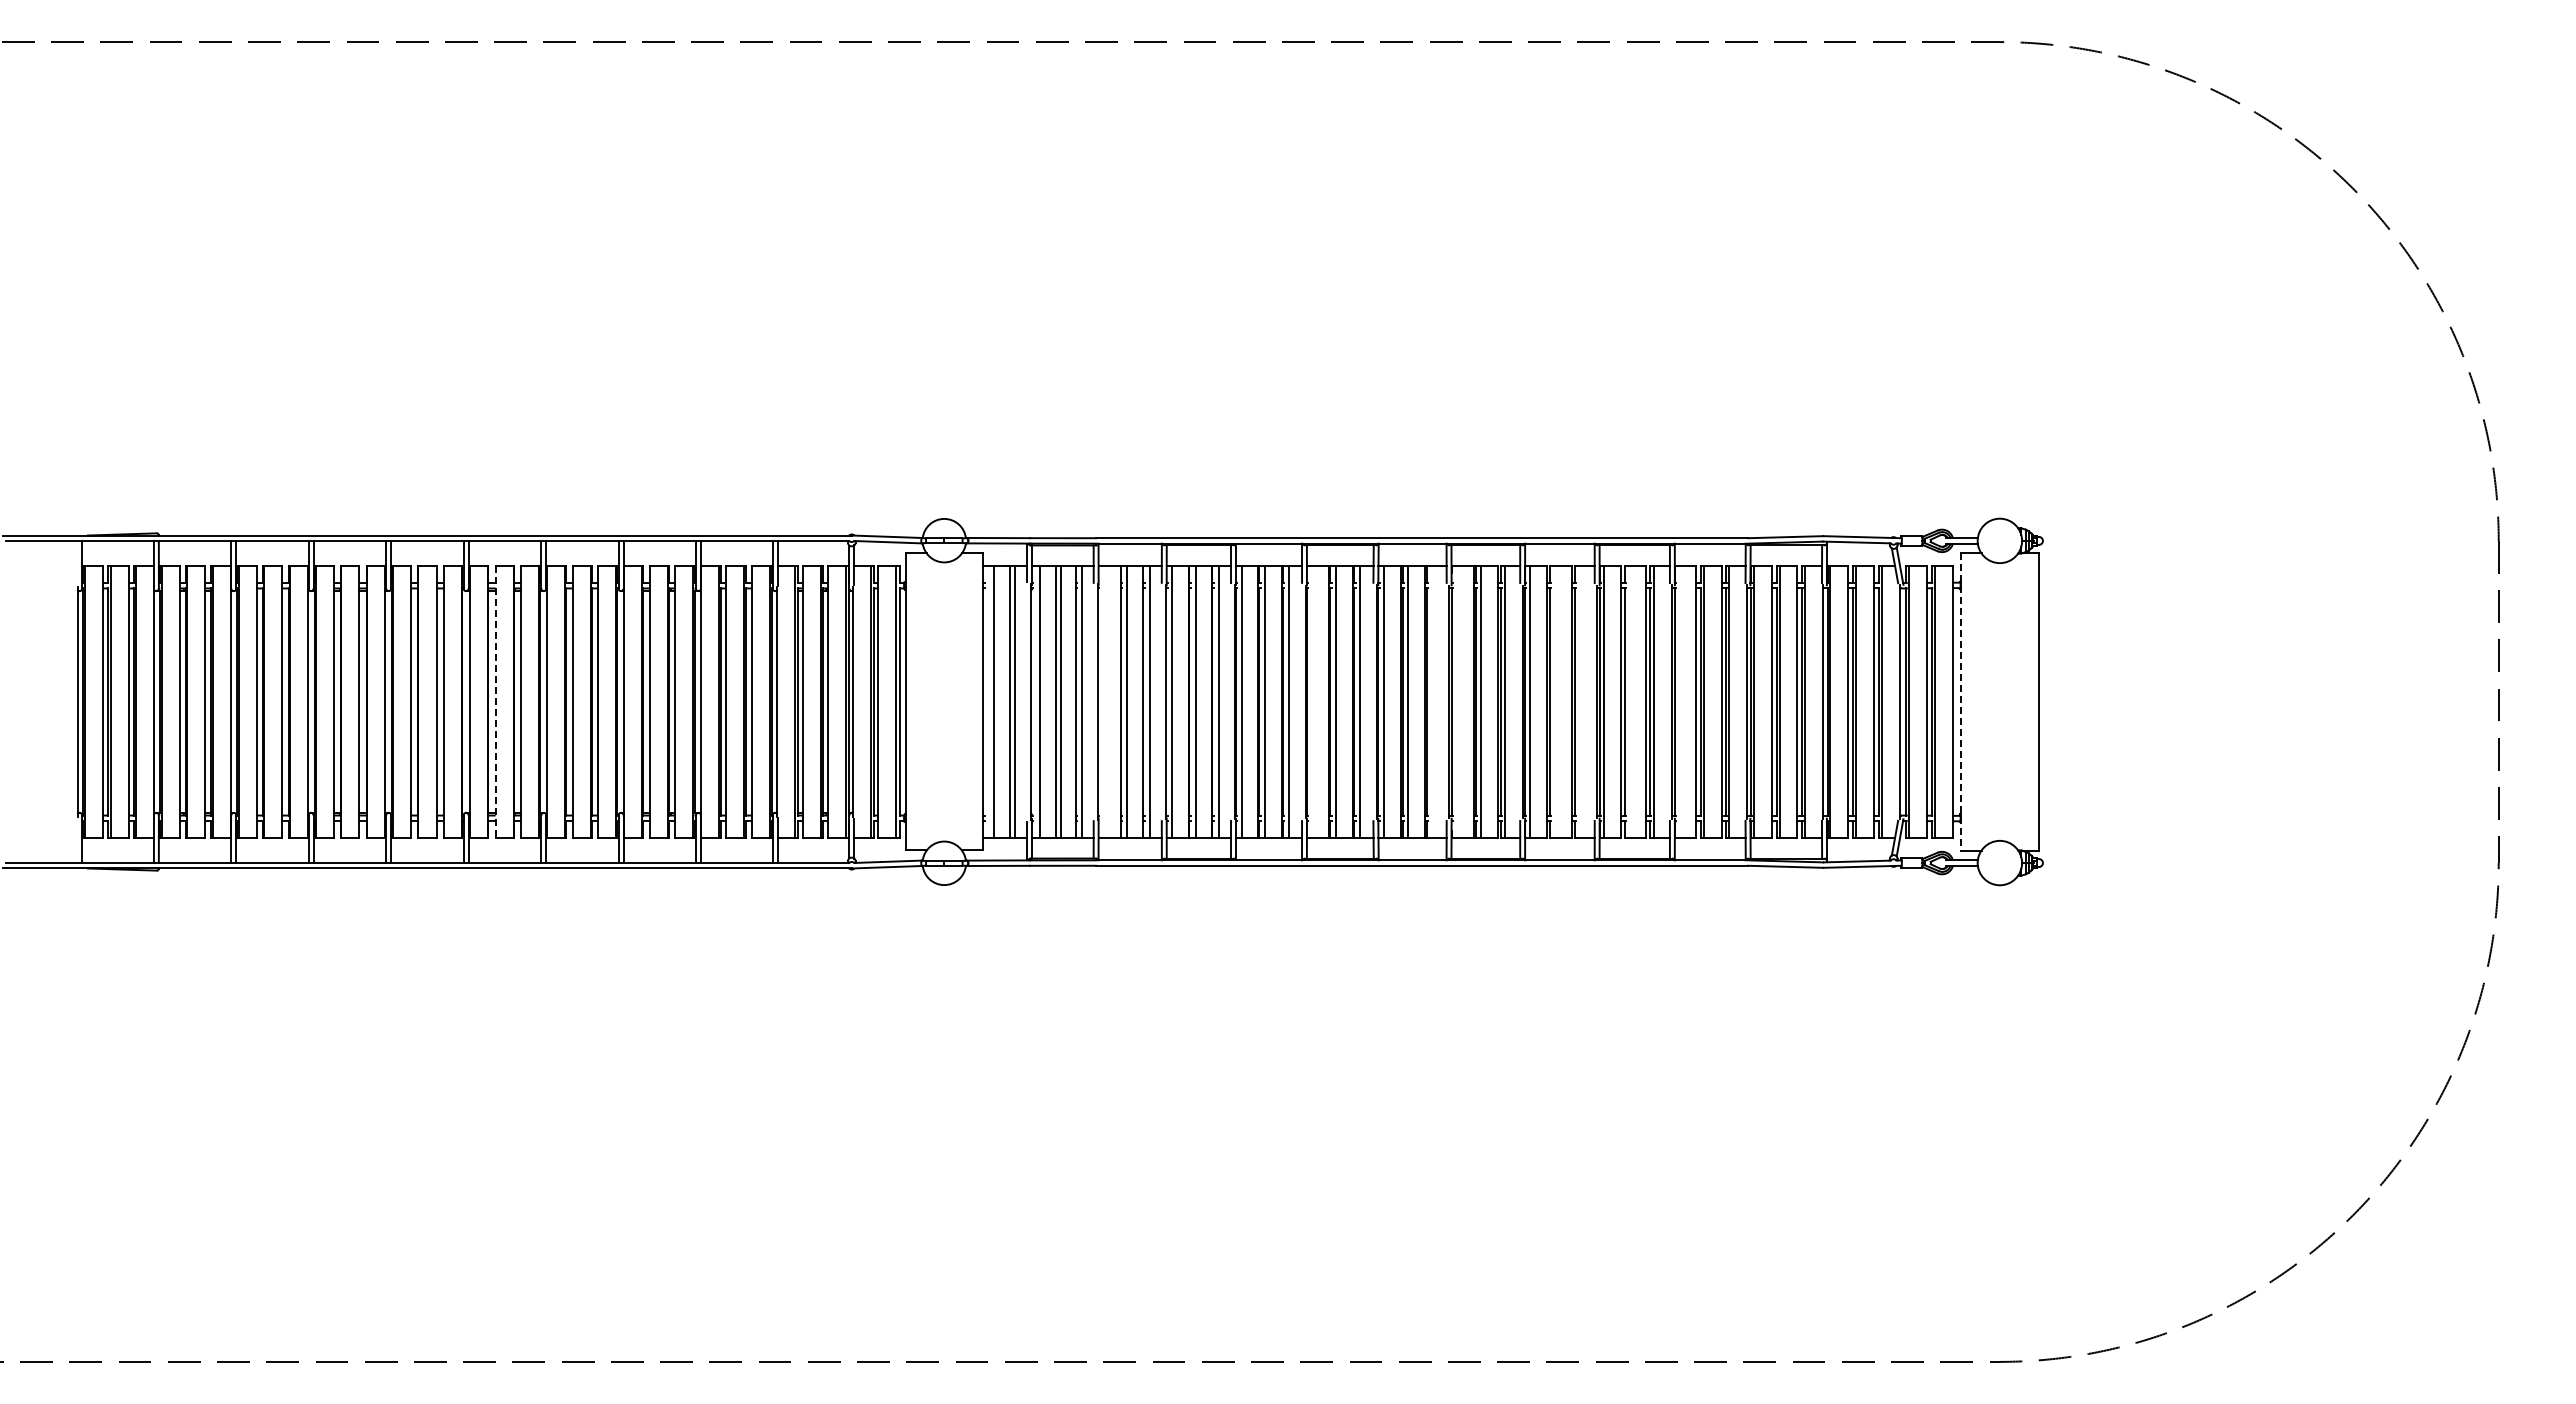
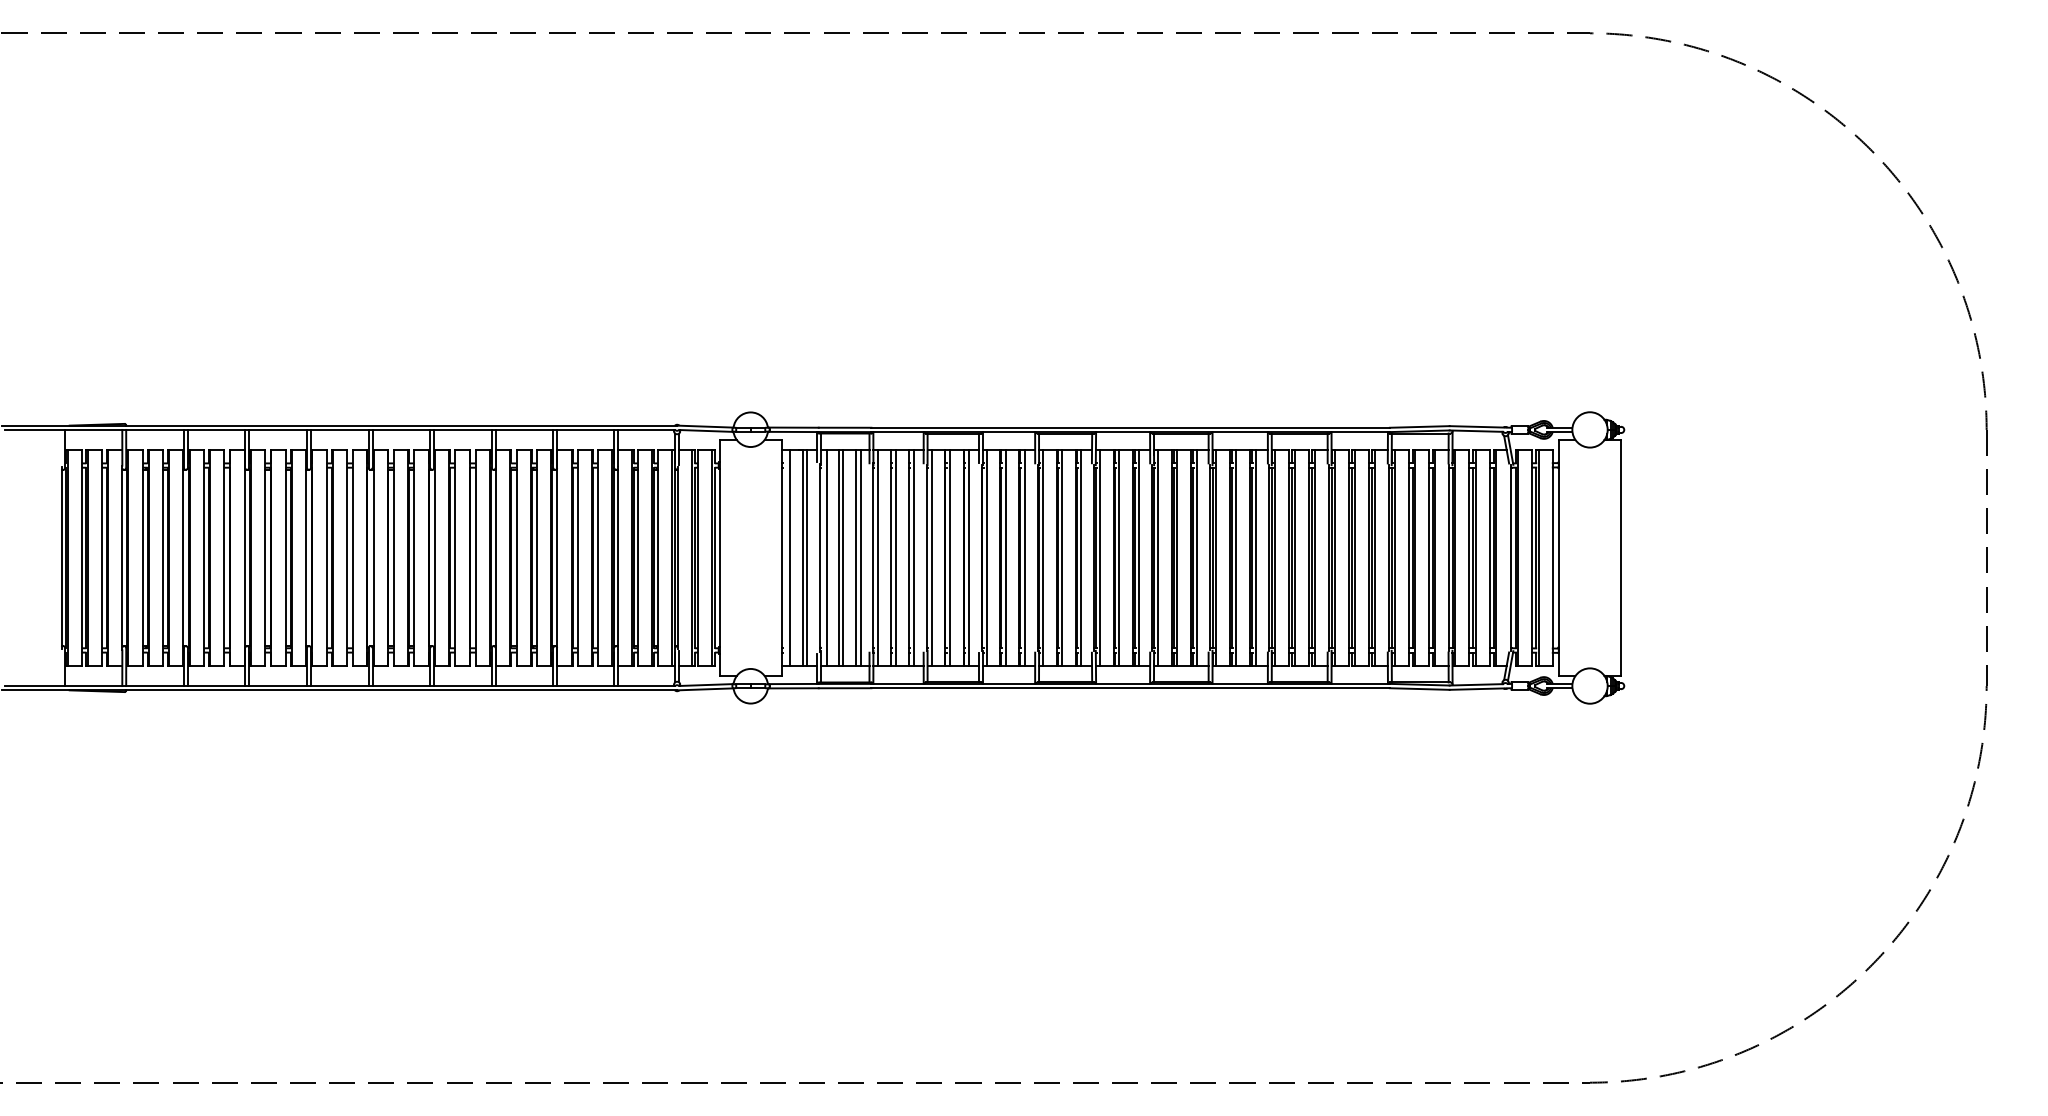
line: (1104, 701) -> (878, 557), added
line: (1312, 701) -> (1043, 557), added
line: (1432, 701) -> (1138, 557), added
line: (1456, 701) -> (1157, 557), added
line: (1554, 701) -> (1235, 557), added
line: (1579, 701) -> (1255, 557), added
line: (1628, 701) -> (1294, 557), added
line: (1678, 701) -> (1334, 557), added
line: (495, 702) -> (393, 558), dashed -> solid
line: (1961, 702) -> (1559, 558), dashed -> solid

